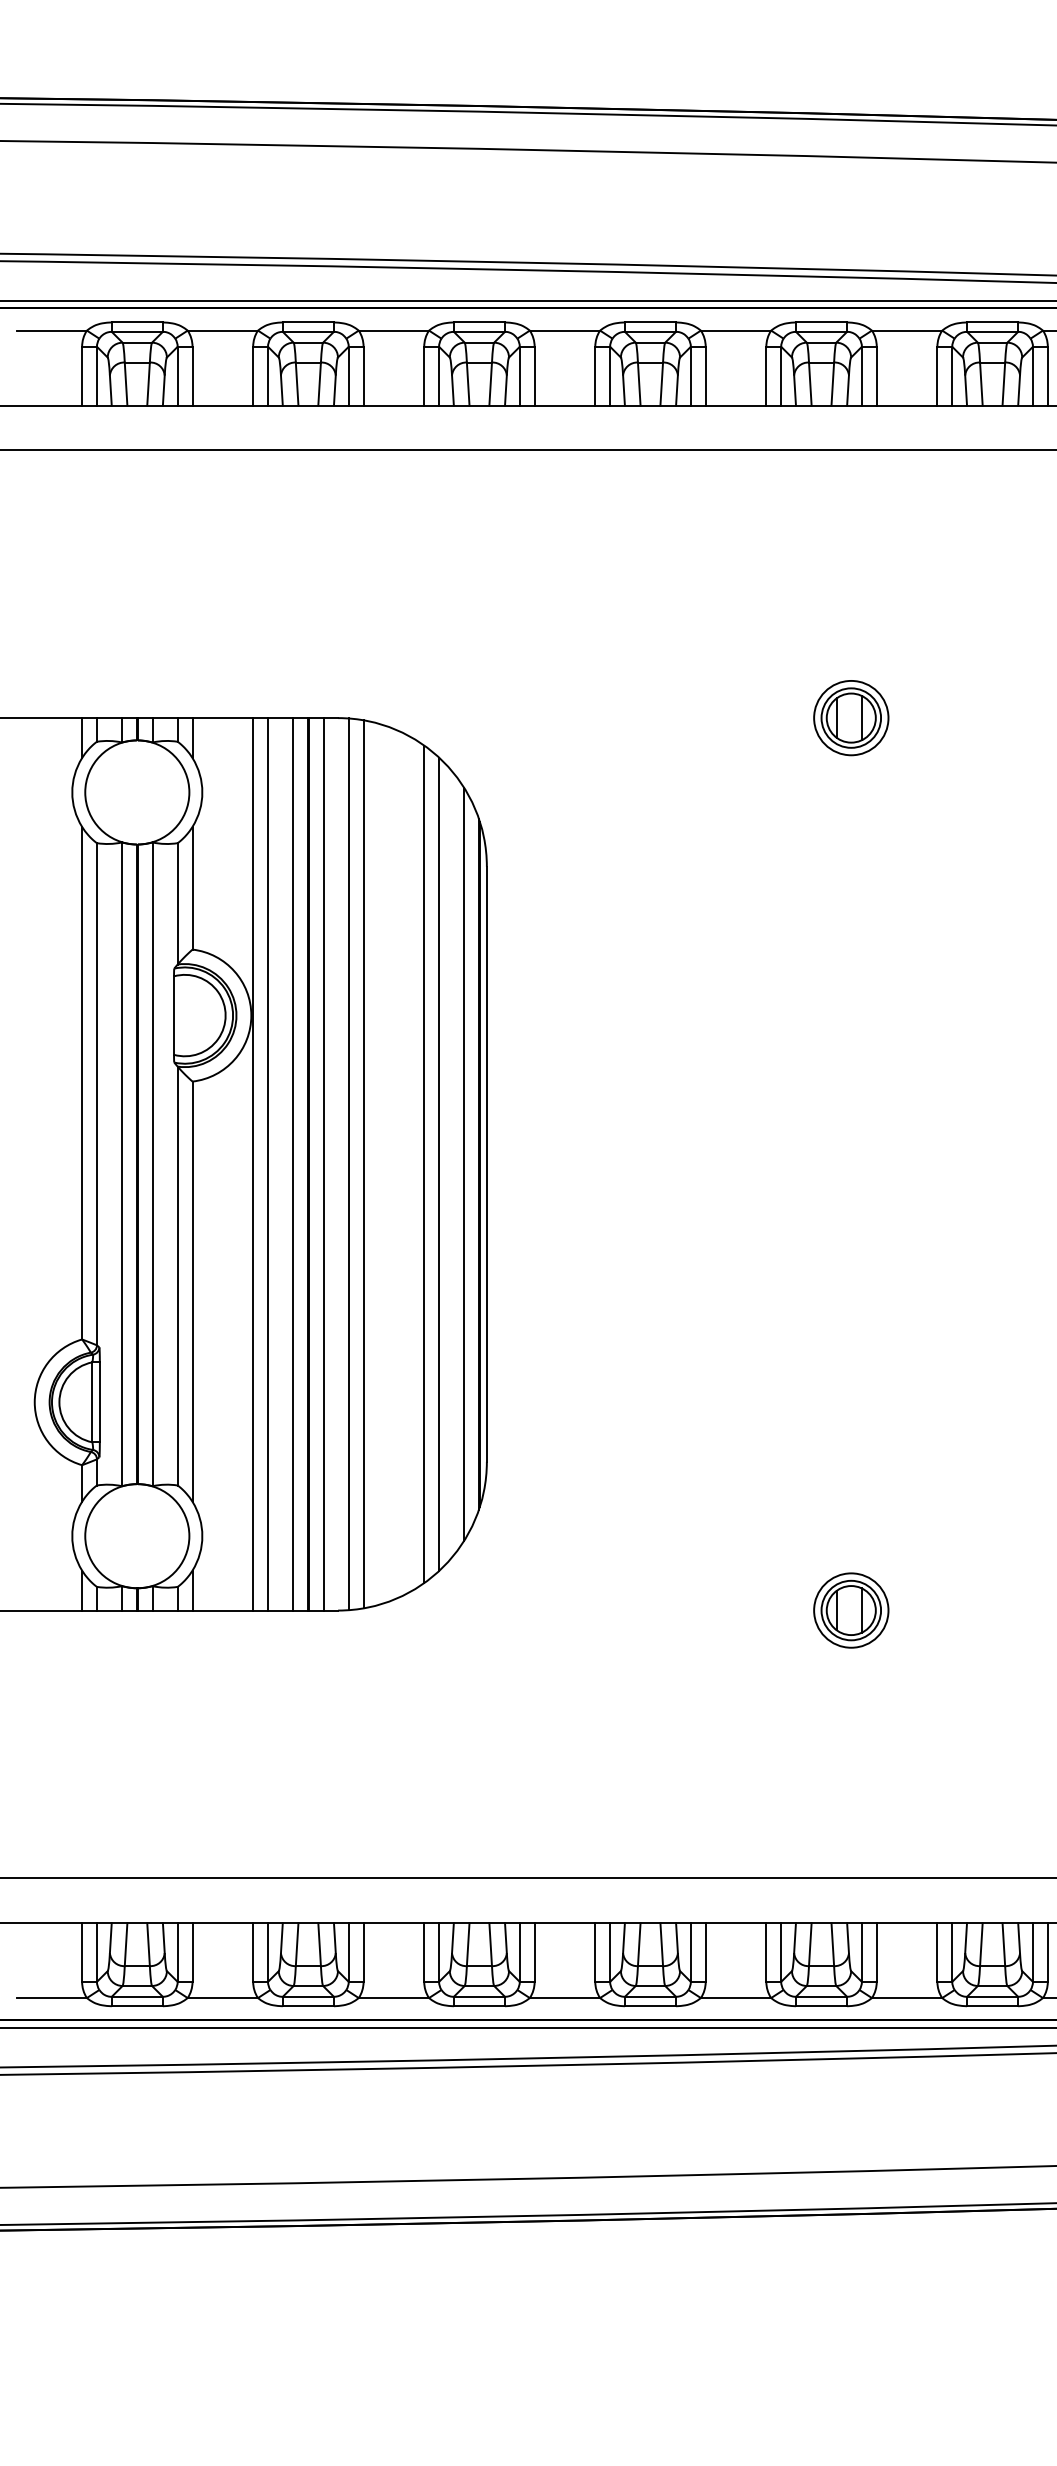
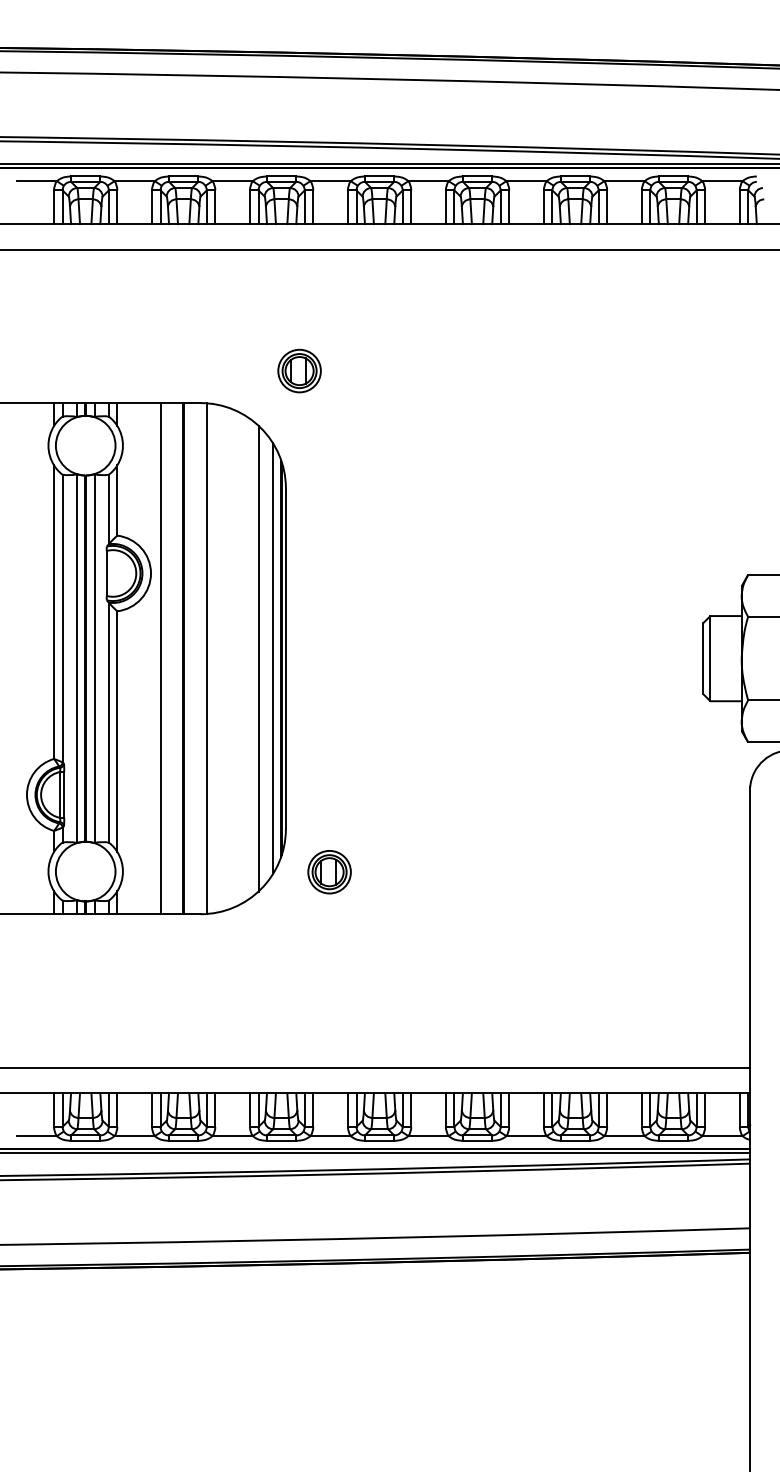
part: (851, 717) -> (299, 370), moved
line: (253, 1164) -> (152, 658), removed
line: (292, 1164) -> (174, 658), removed
line: (323, 1164) -> (192, 658), removed
line: (363, 1164) -> (215, 658), removed
line: (425, 1164) -> (250, 658), removed
part: (851, 1611) -> (329, 872), moved

